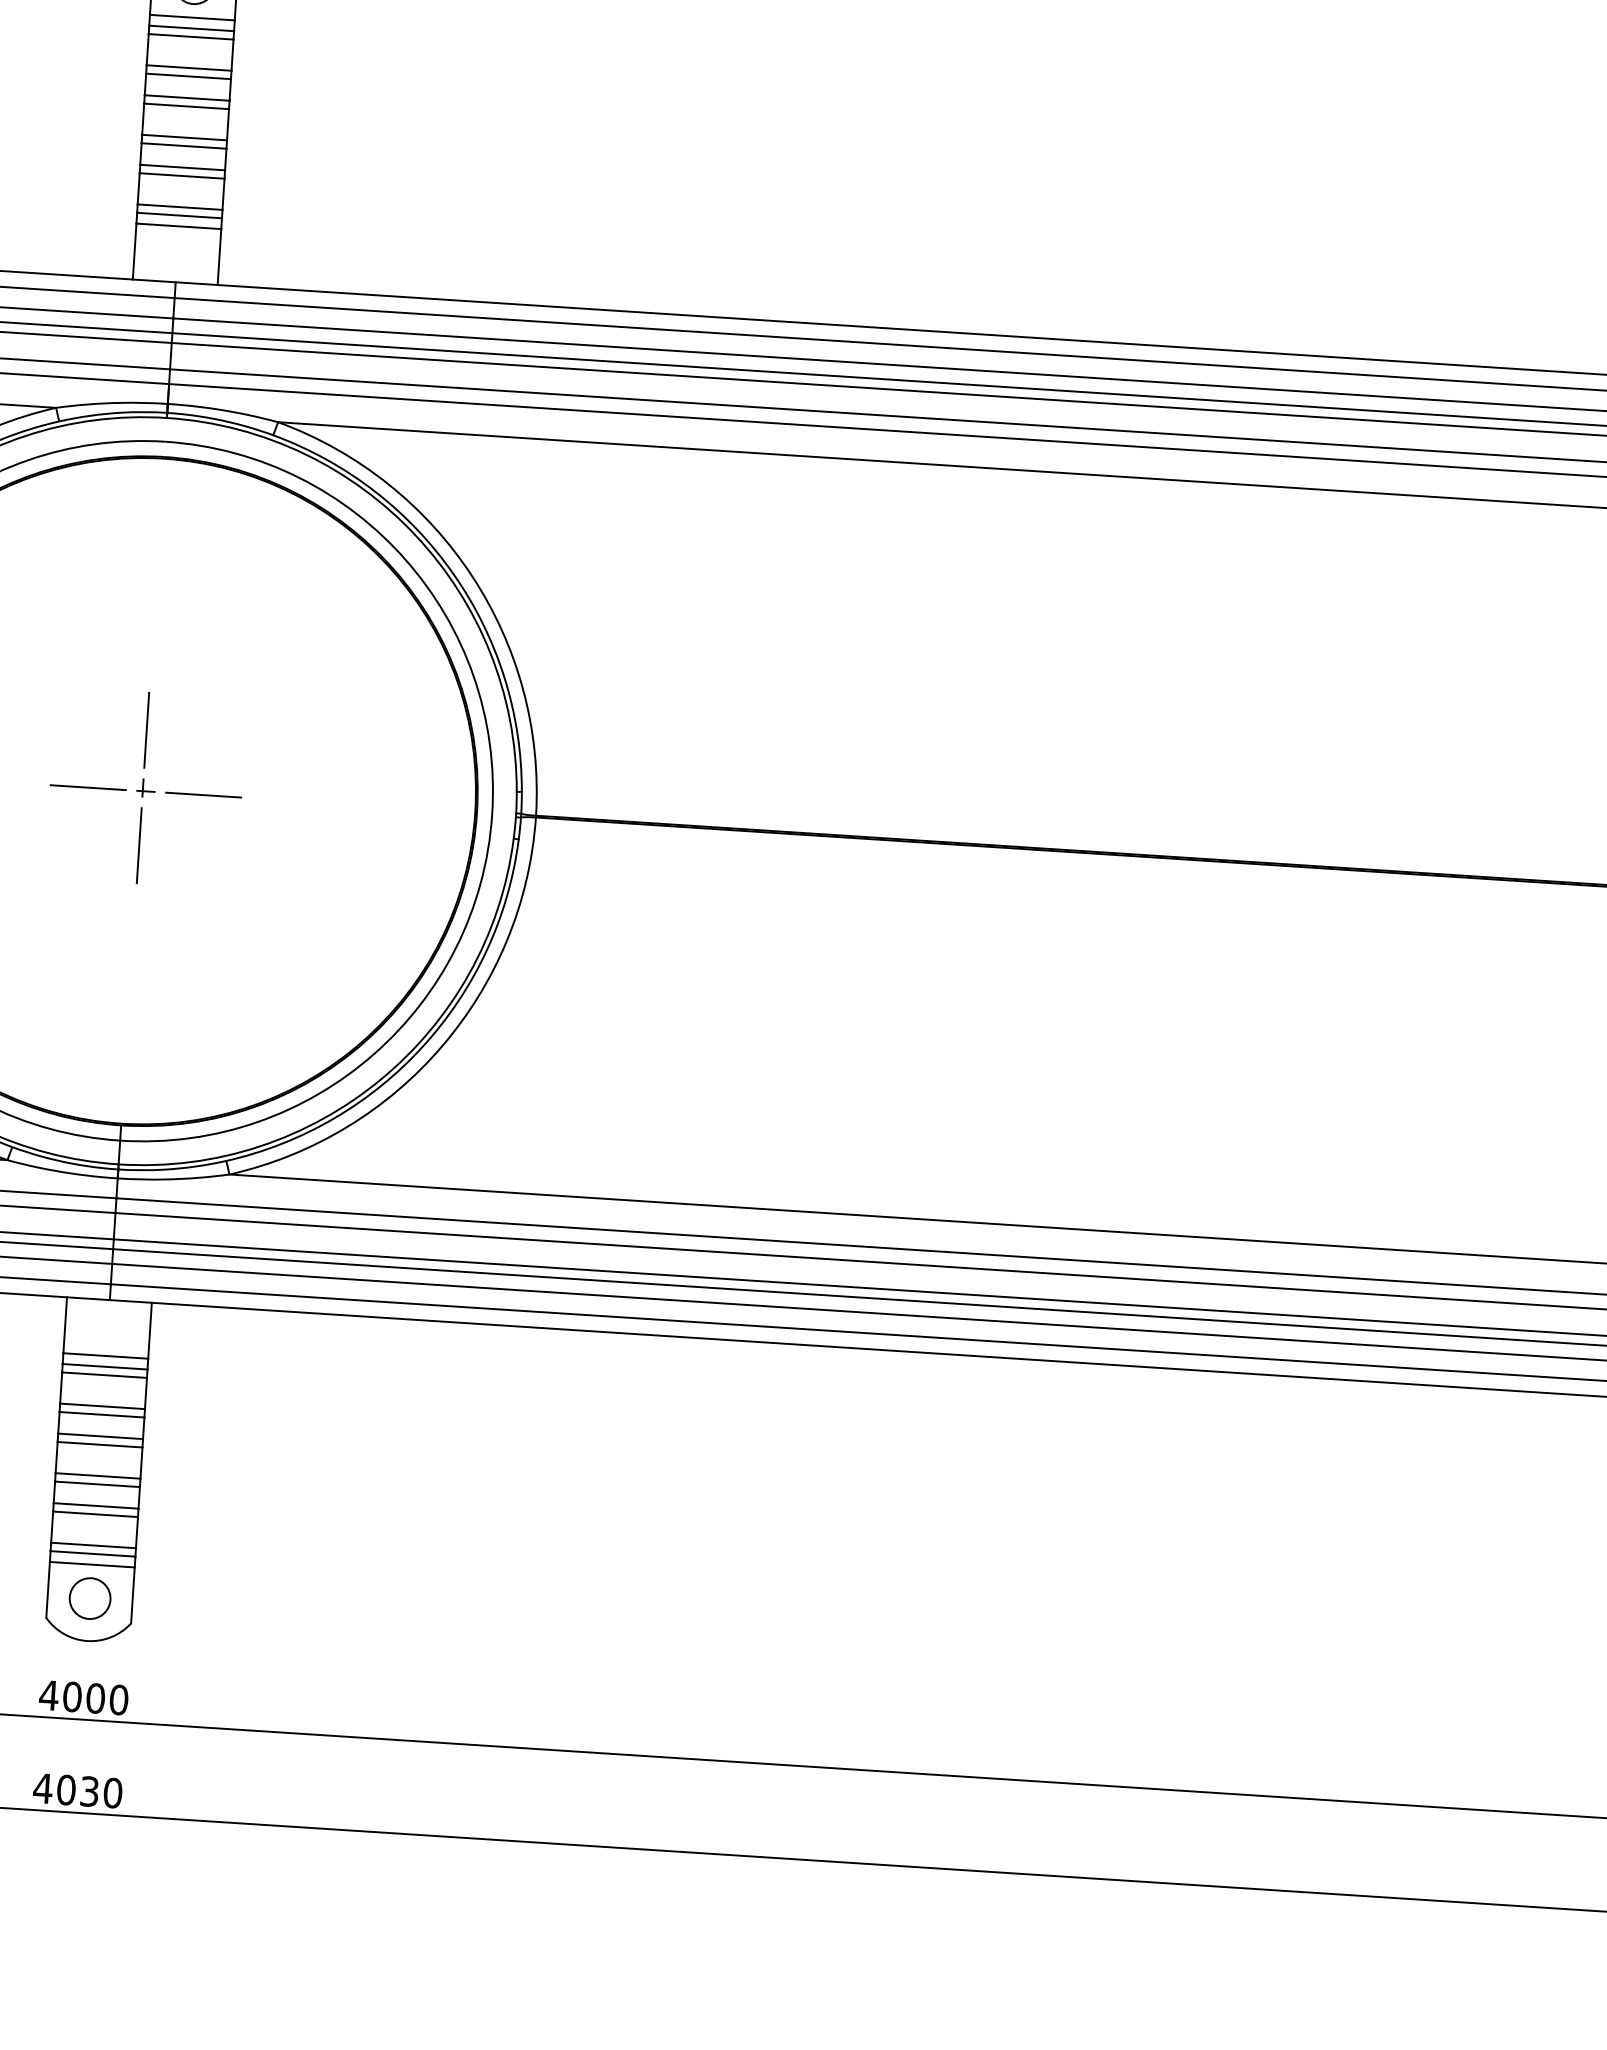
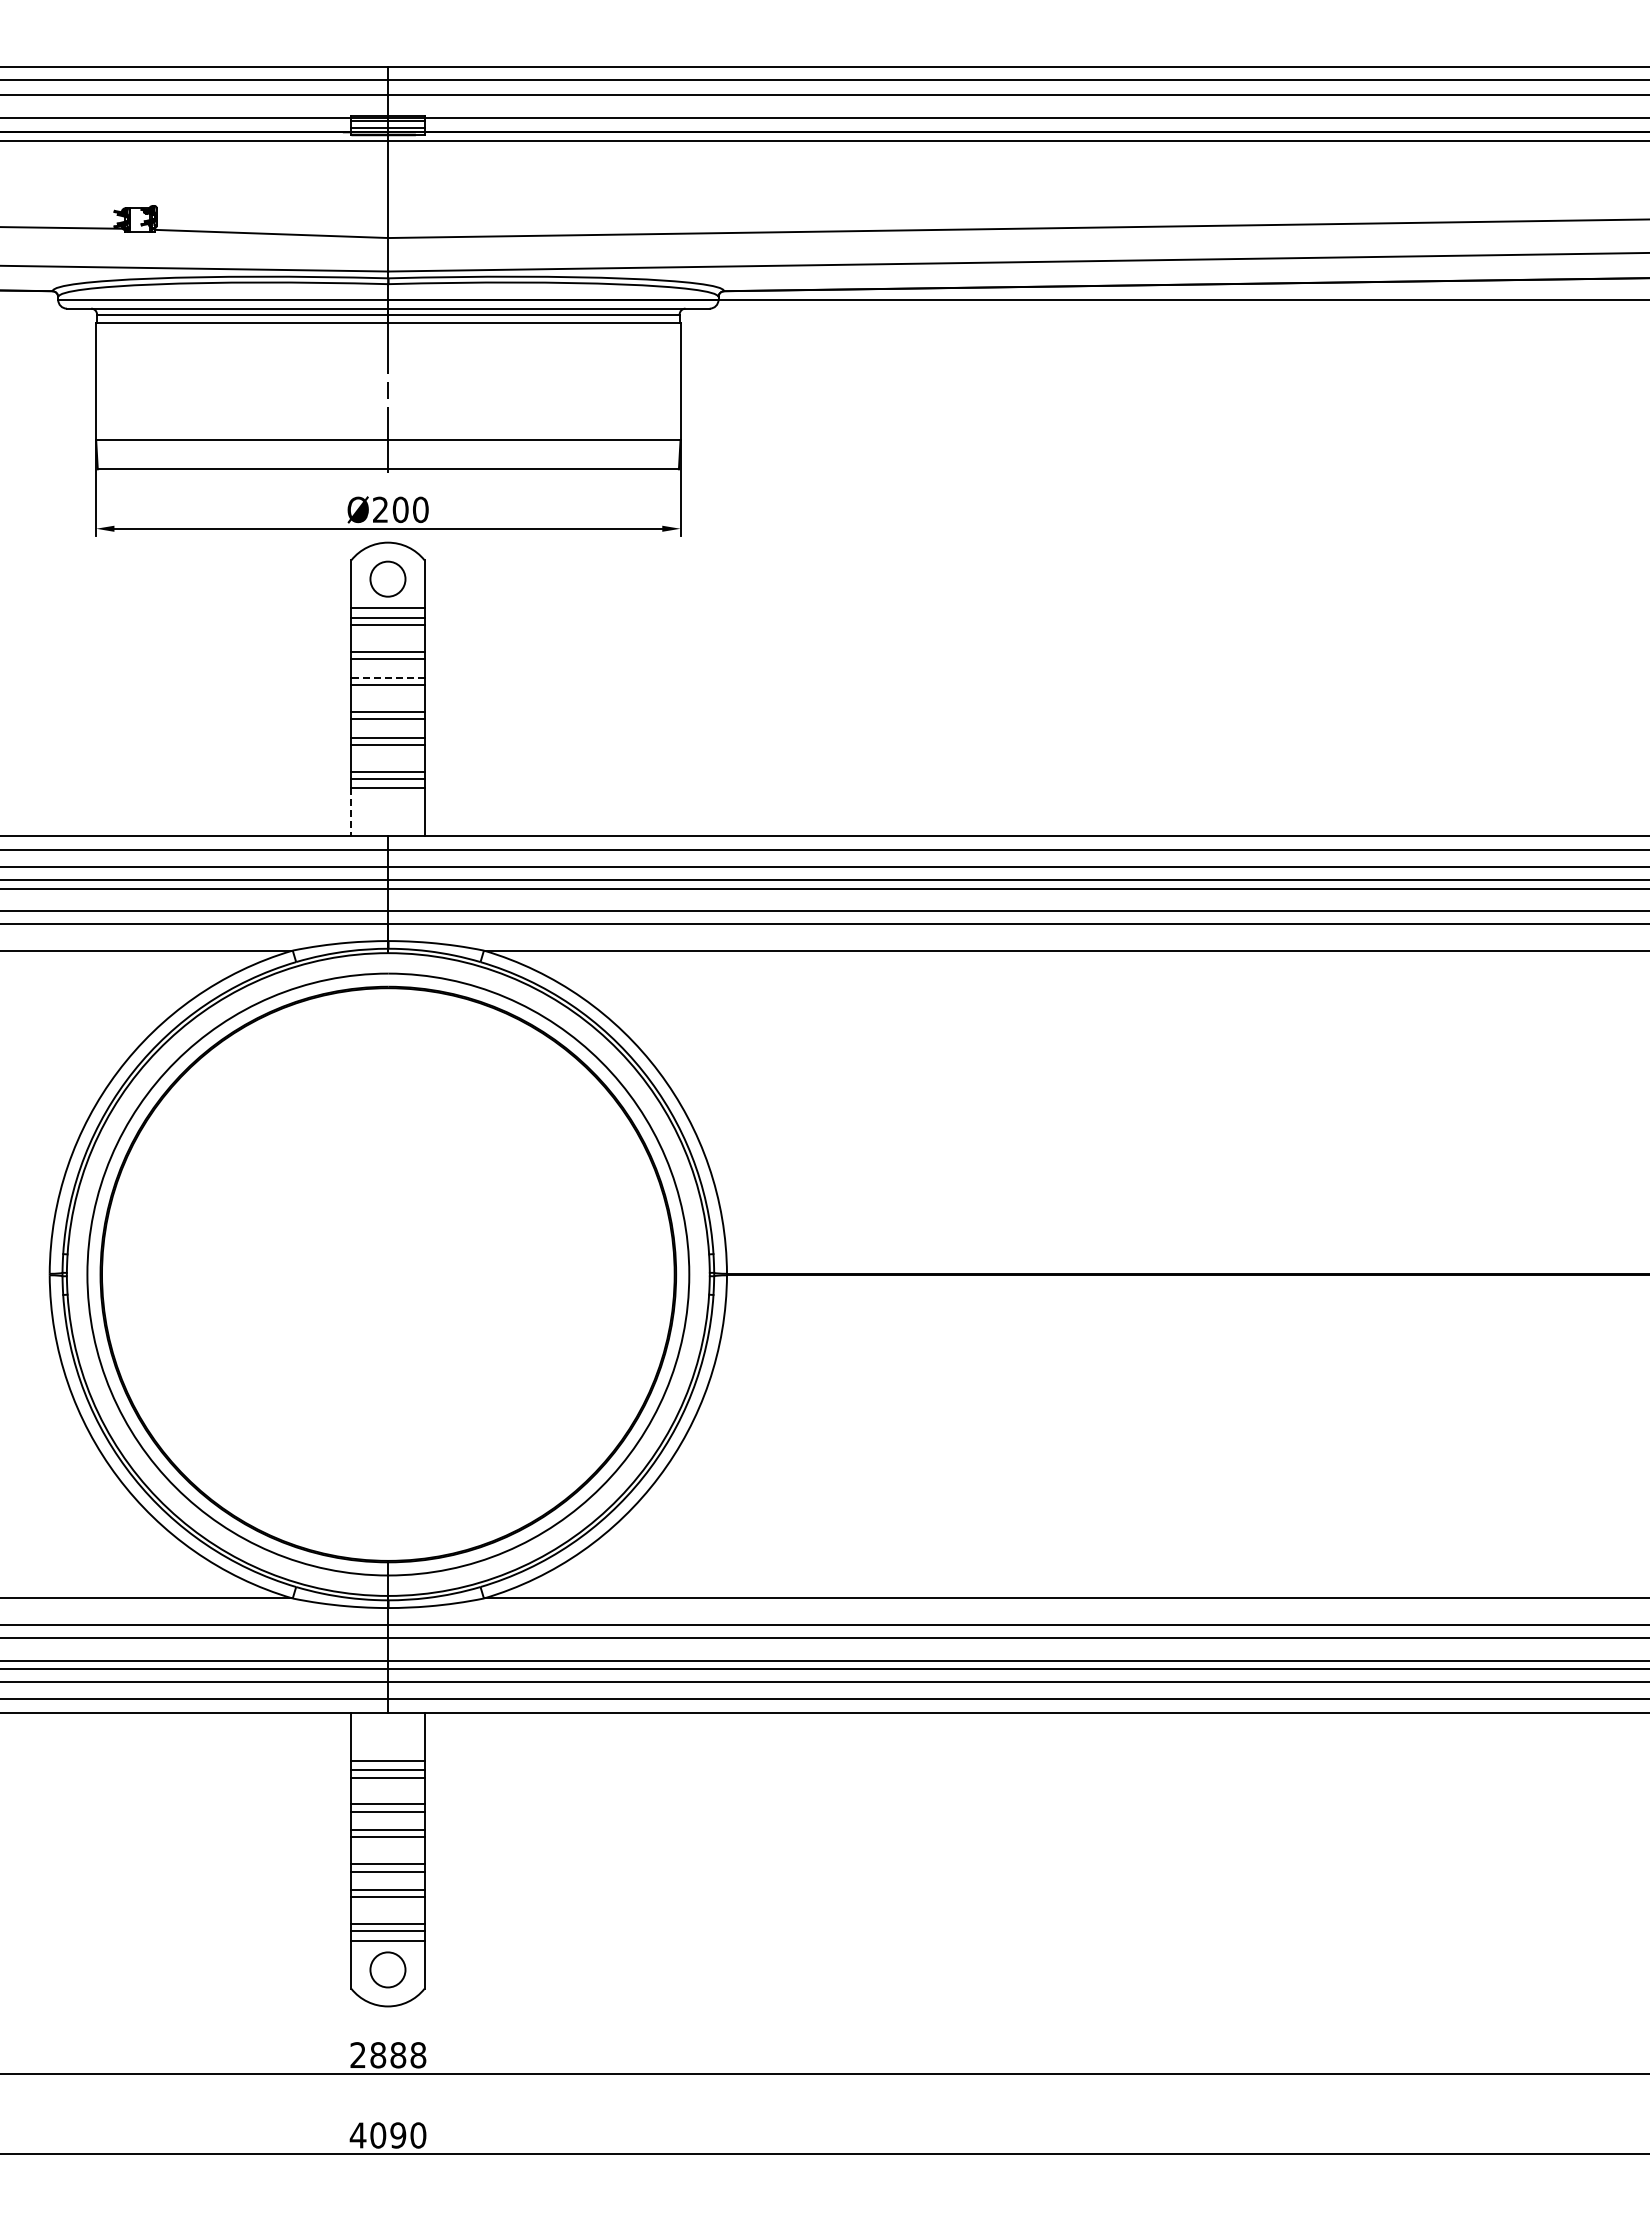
line: (186, 97) -> (387, 677), solid -> dashed
line: (134, 251) -> (351, 812), solid -> dashed
part: (145, 787) -> (390, 1271), removed
text: (83, 1697) -> (387, 2055), 4000 -> 2888
text: (89, 1791) -> (398, 2135), 4030 -> 4090

